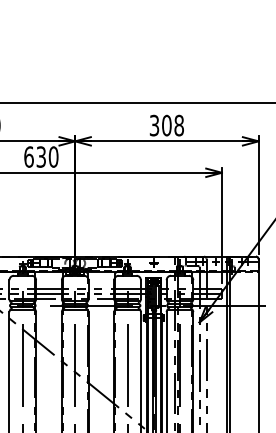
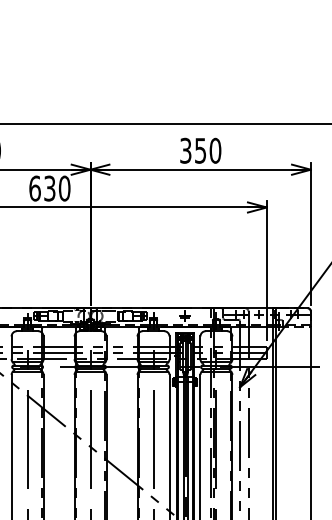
text: (173, 125) -> (208, 150), 308 -> 350

